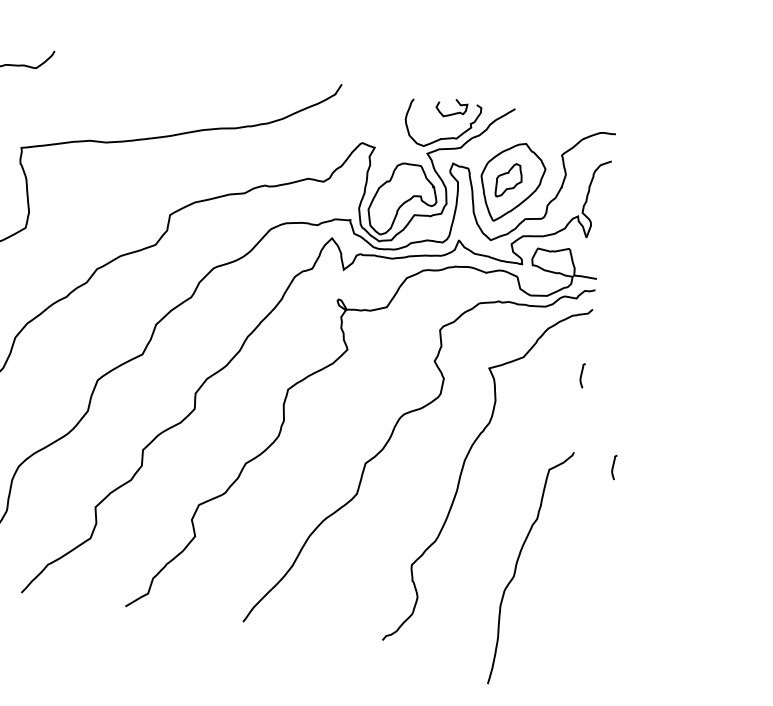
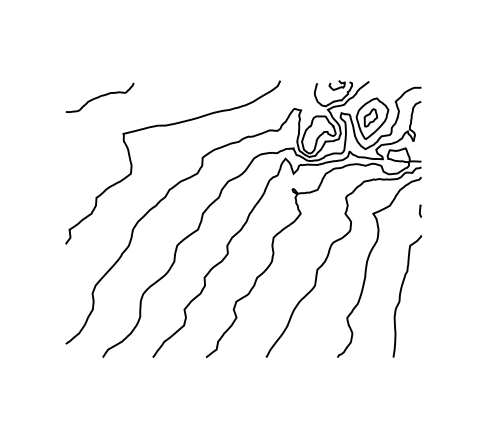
line: (614, 465) -> (442, 254), removed
curve: (520, 560) -> (401, 293), moved

